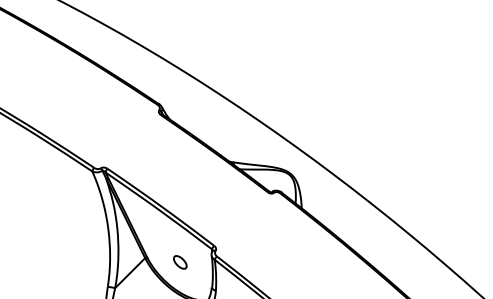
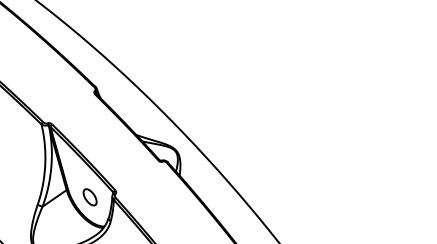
part: (179, 262) -> (89, 197), size x1.67

